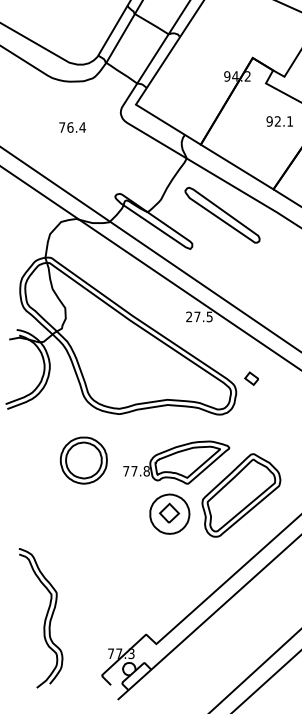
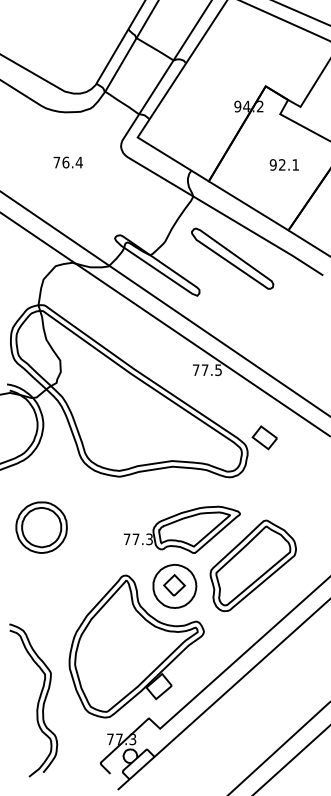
part: (278, 121) -> (283, 164), moved
text: (188, 316) -> (195, 369), 27.5 -> 77.5
part: (251, 378) -> (264, 437), size x1.67
part: (83, 460) -> (41, 527), moved
text: (146, 471) -> (149, 539), 77.8 -> 77.3
part: (134, 569) -> (136, 646), added

